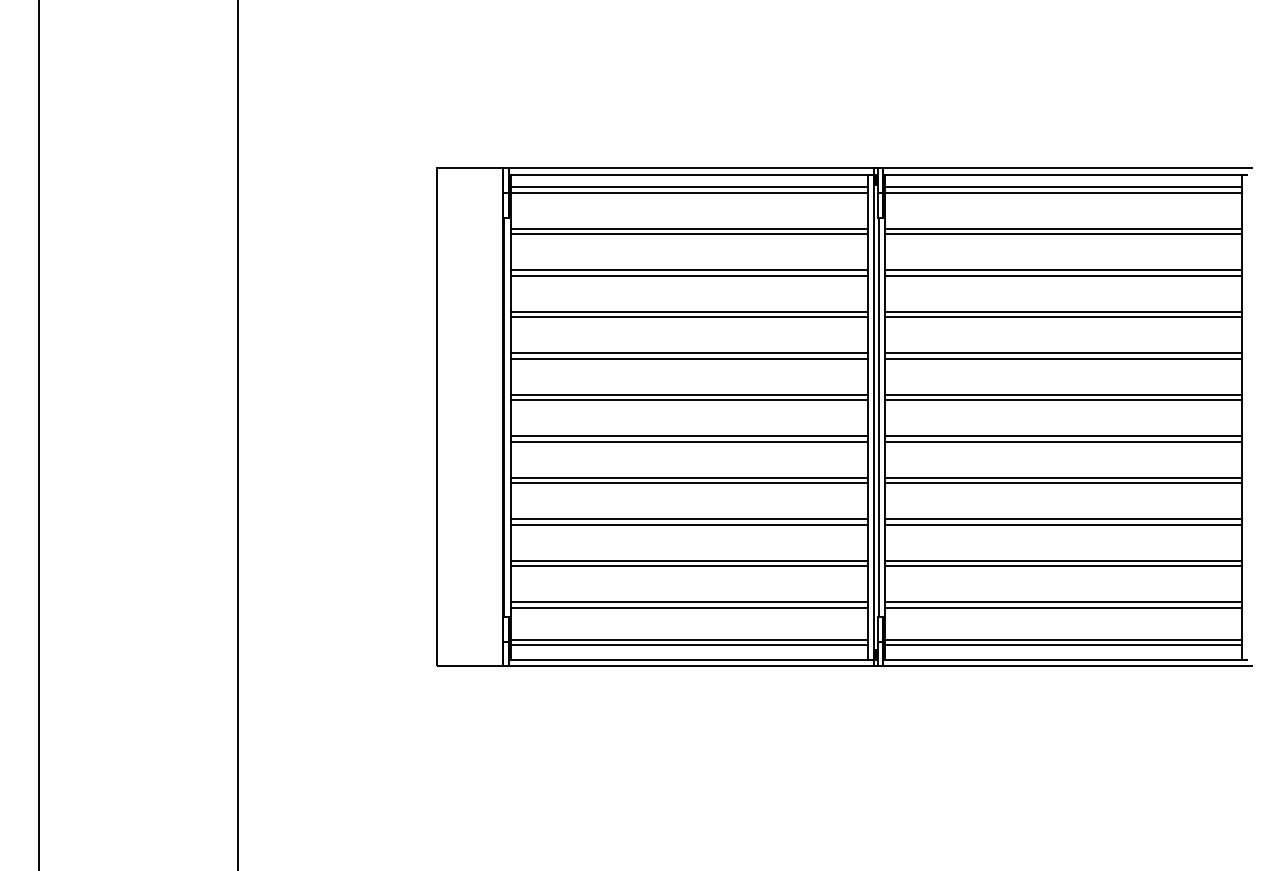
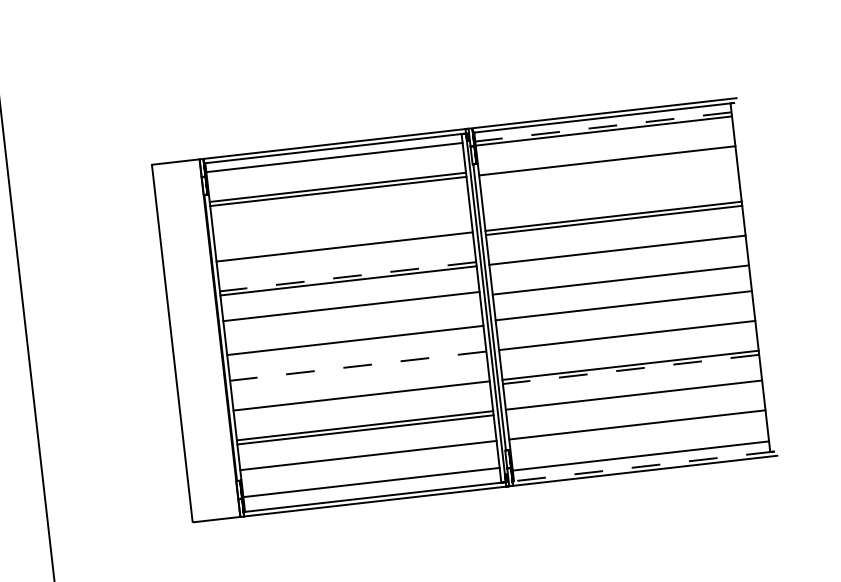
line: (1063, 187) -> (603, 127), solid -> dashed
line: (688, 192) -> (334, 161), removed
line: (1063, 228) -> (606, 156), removed
line: (688, 270) -> (340, 217), removed
line: (1063, 270) -> (610, 186), removed
line: (688, 275) -> (341, 221), removed
line: (1063, 275) -> (610, 190), removed
line: (688, 317) -> (344, 251), removed
line: (688, 353) -> (347, 277), solid -> dashed
line: (1063, 353) -> (616, 246), removed
line: (1063, 394) -> (620, 275), removed
line: (688, 400) -> (351, 310), removed
line: (688, 436) -> (354, 336), removed
line: (1063, 441) -> (624, 309), removed
line: (688, 477) -> (357, 366), solid -> dashed
line: (688, 483) -> (358, 370), removed
line: (1063, 483) -> (627, 339), removed
line: (688, 524) -> (361, 399), removed
line: (1063, 524) -> (630, 369), solid -> dashed
line: (1063, 566) -> (634, 399), removed
line: (688, 607) -> (368, 459), removed
line: (1063, 607) -> (637, 428), removed
line: (1063, 639) -> (640, 451), removed
line: (688, 645) -> (371, 486), removed
line: (1065, 660) -> (643, 466), solid -> dashed

